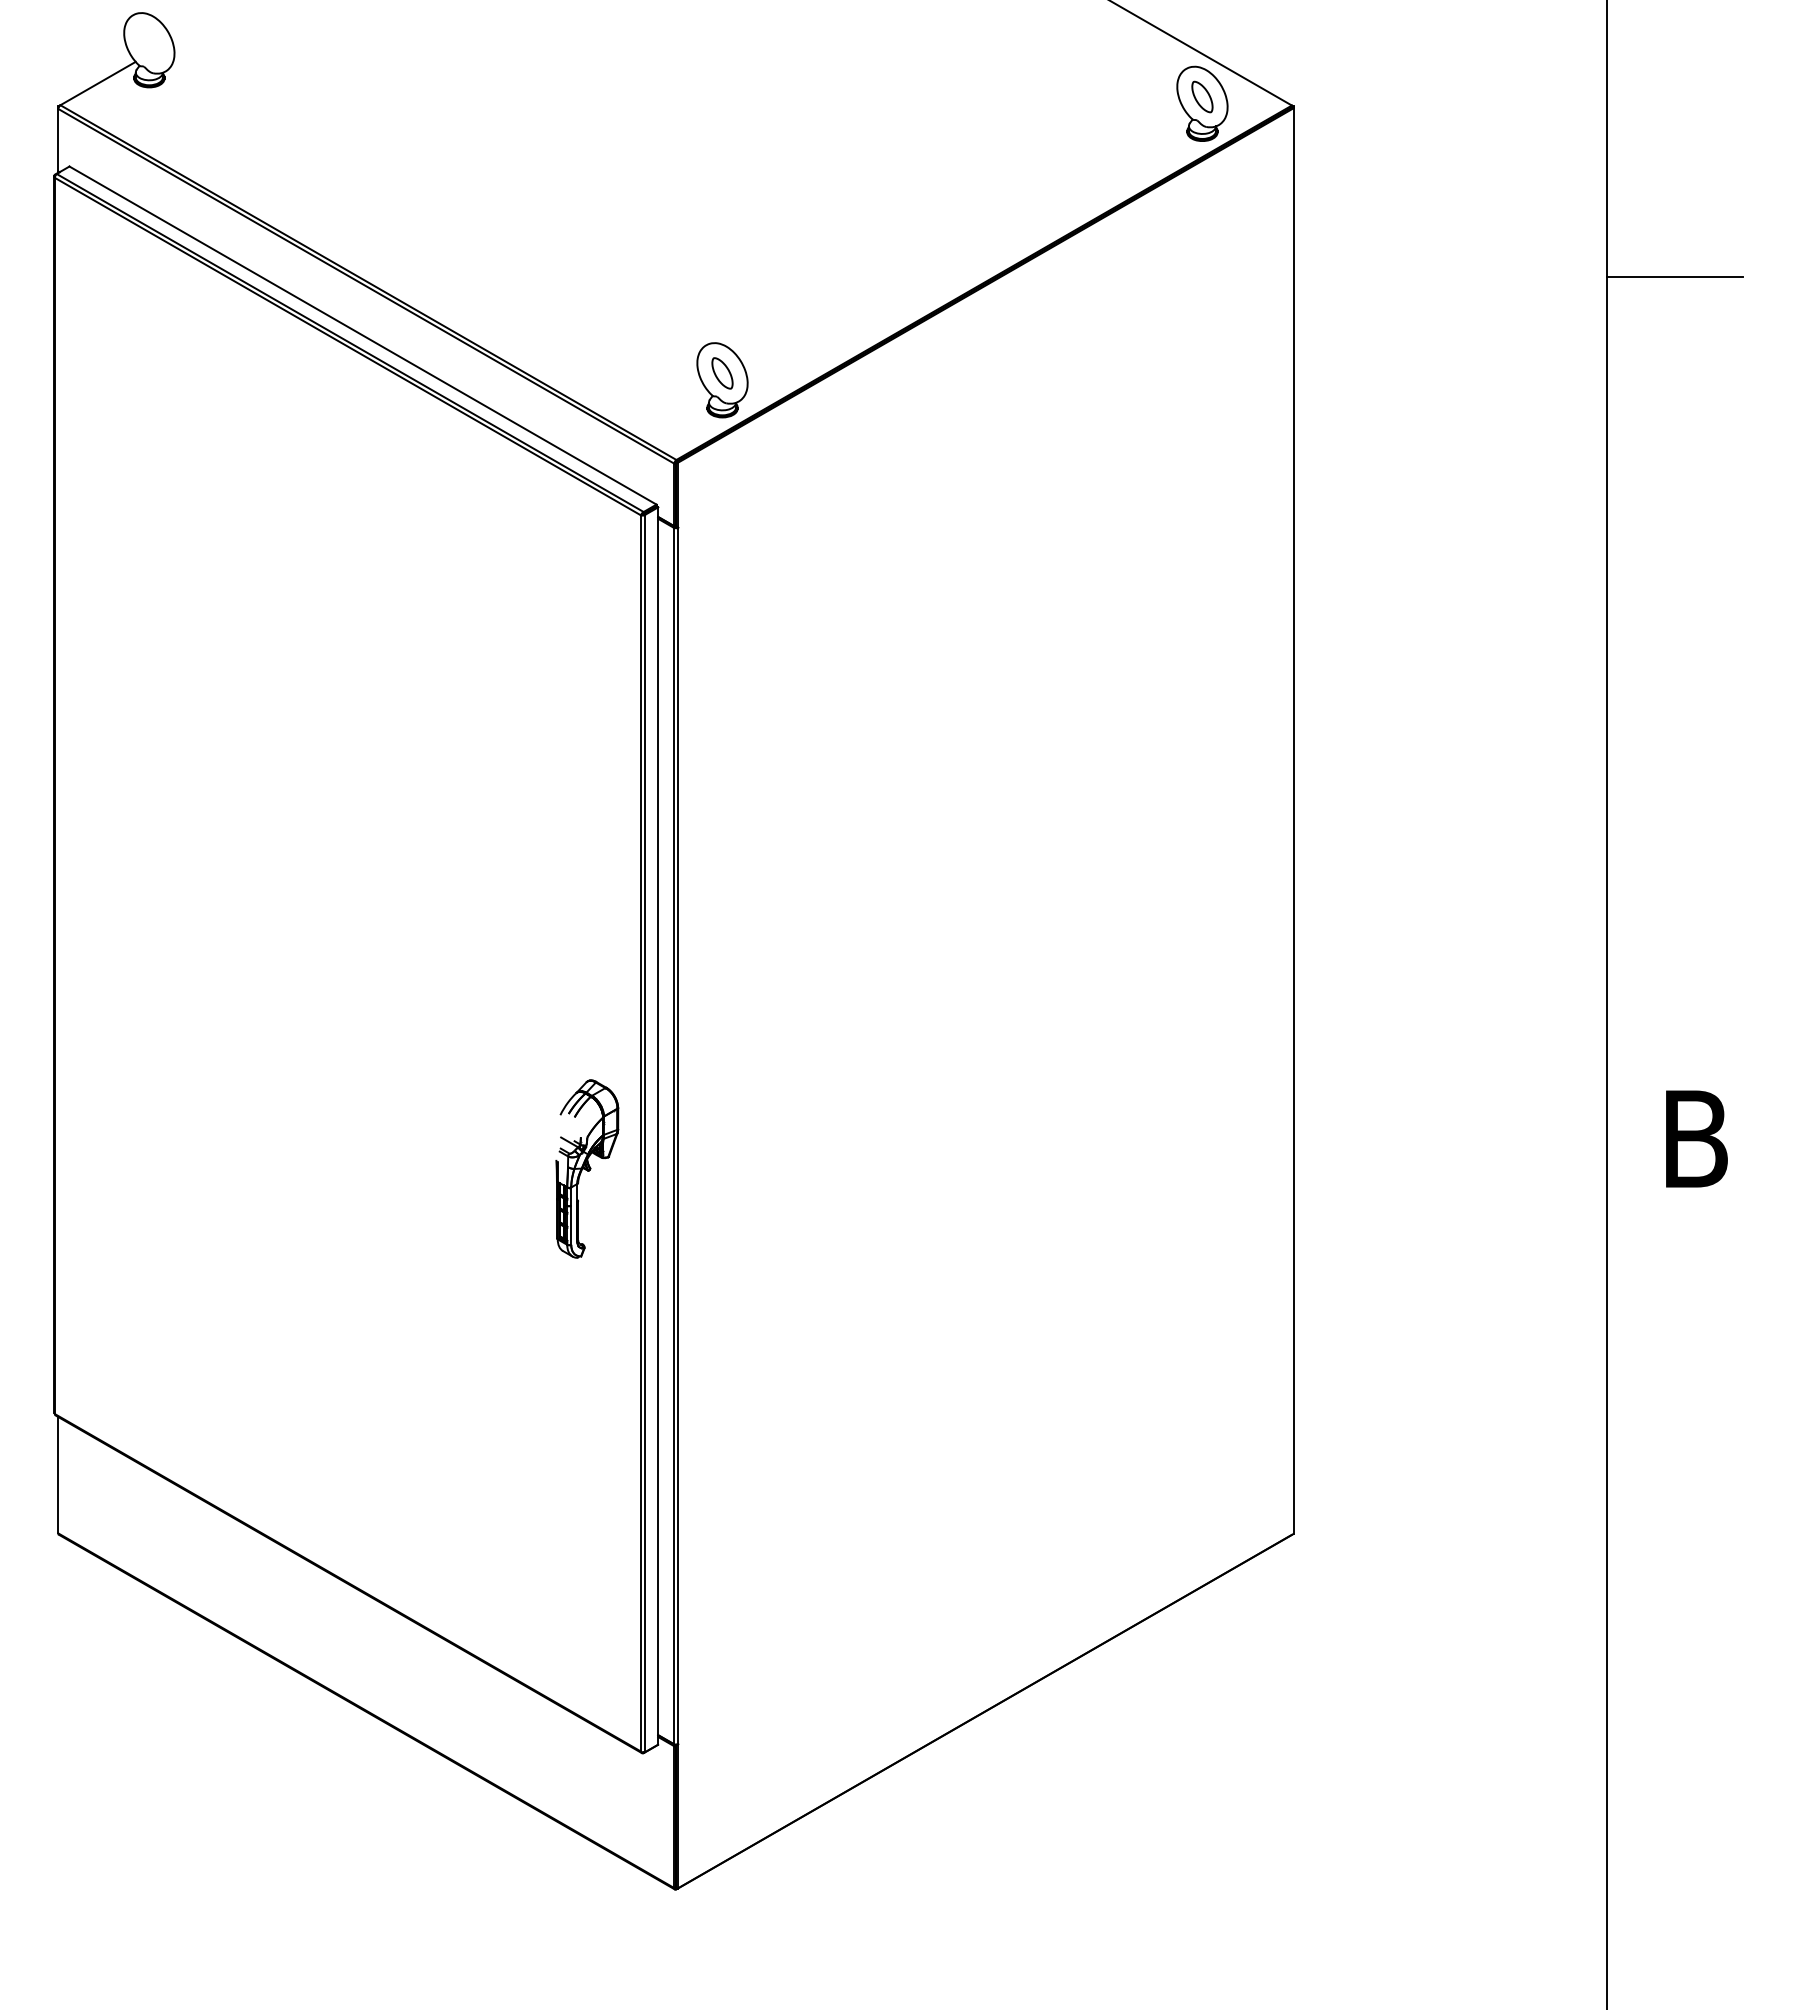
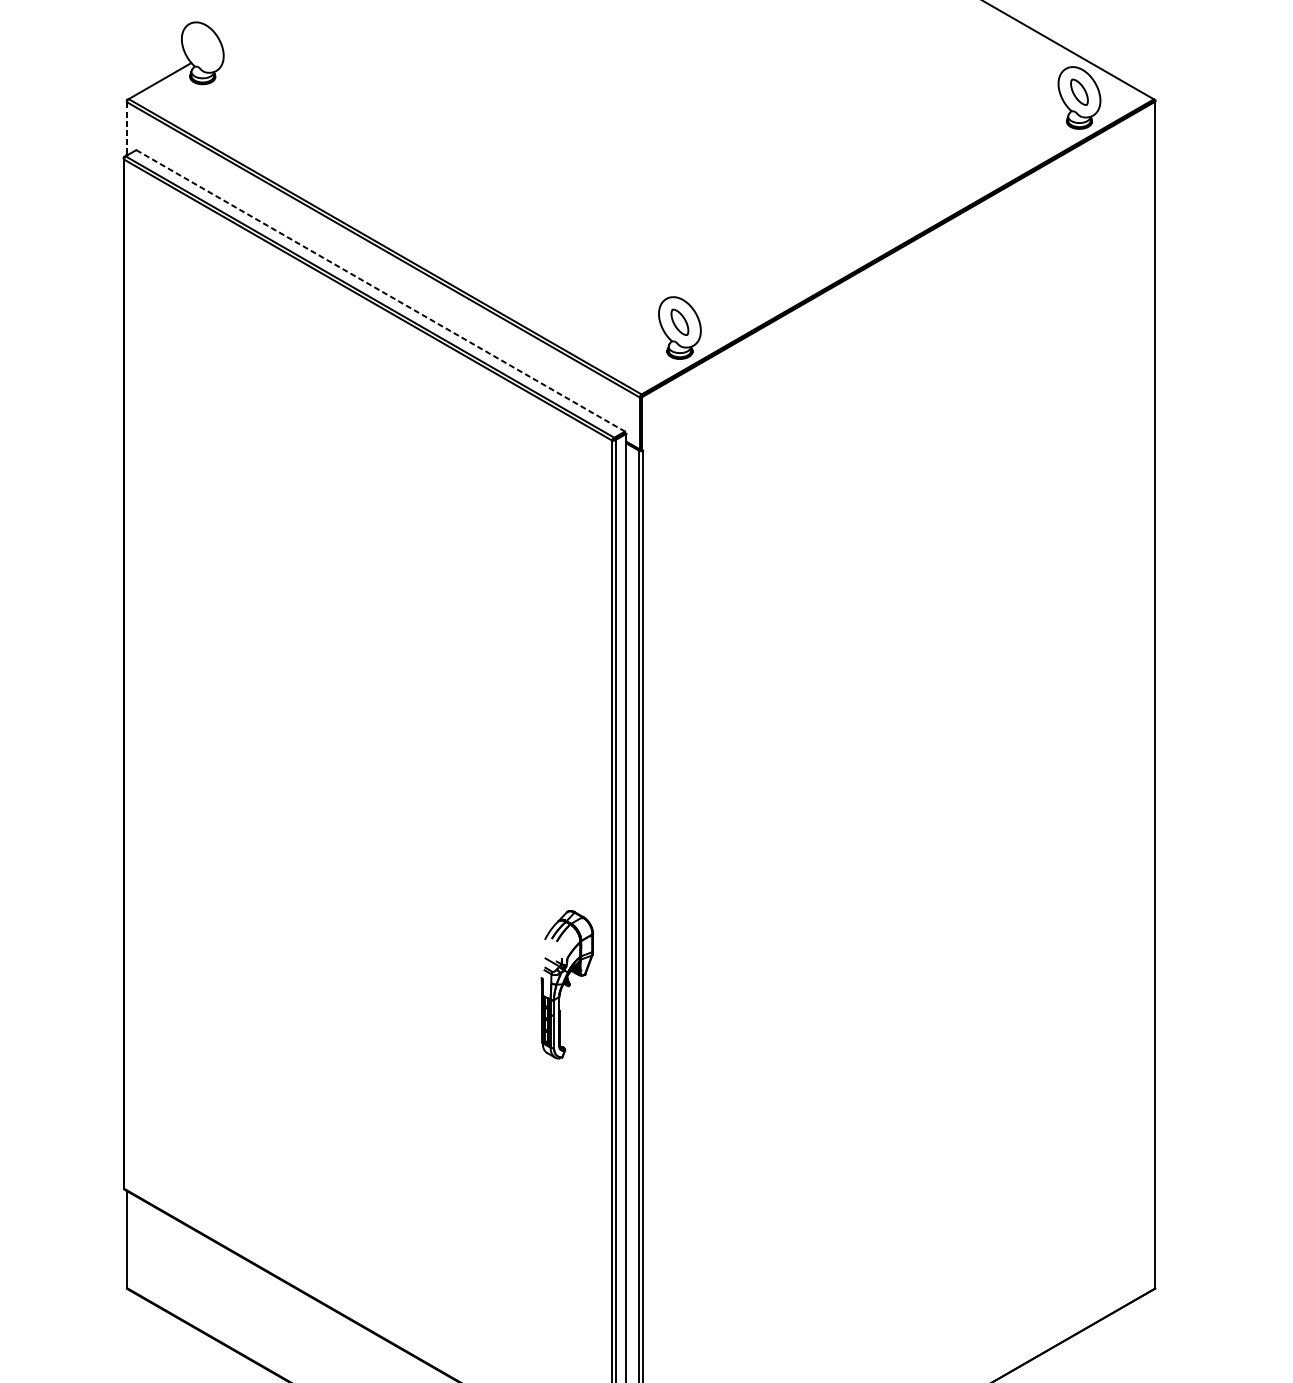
line: (58, 139) -> (127, 127), solid -> dashed
line: (363, 335) -> (381, 290), solid -> dashed

